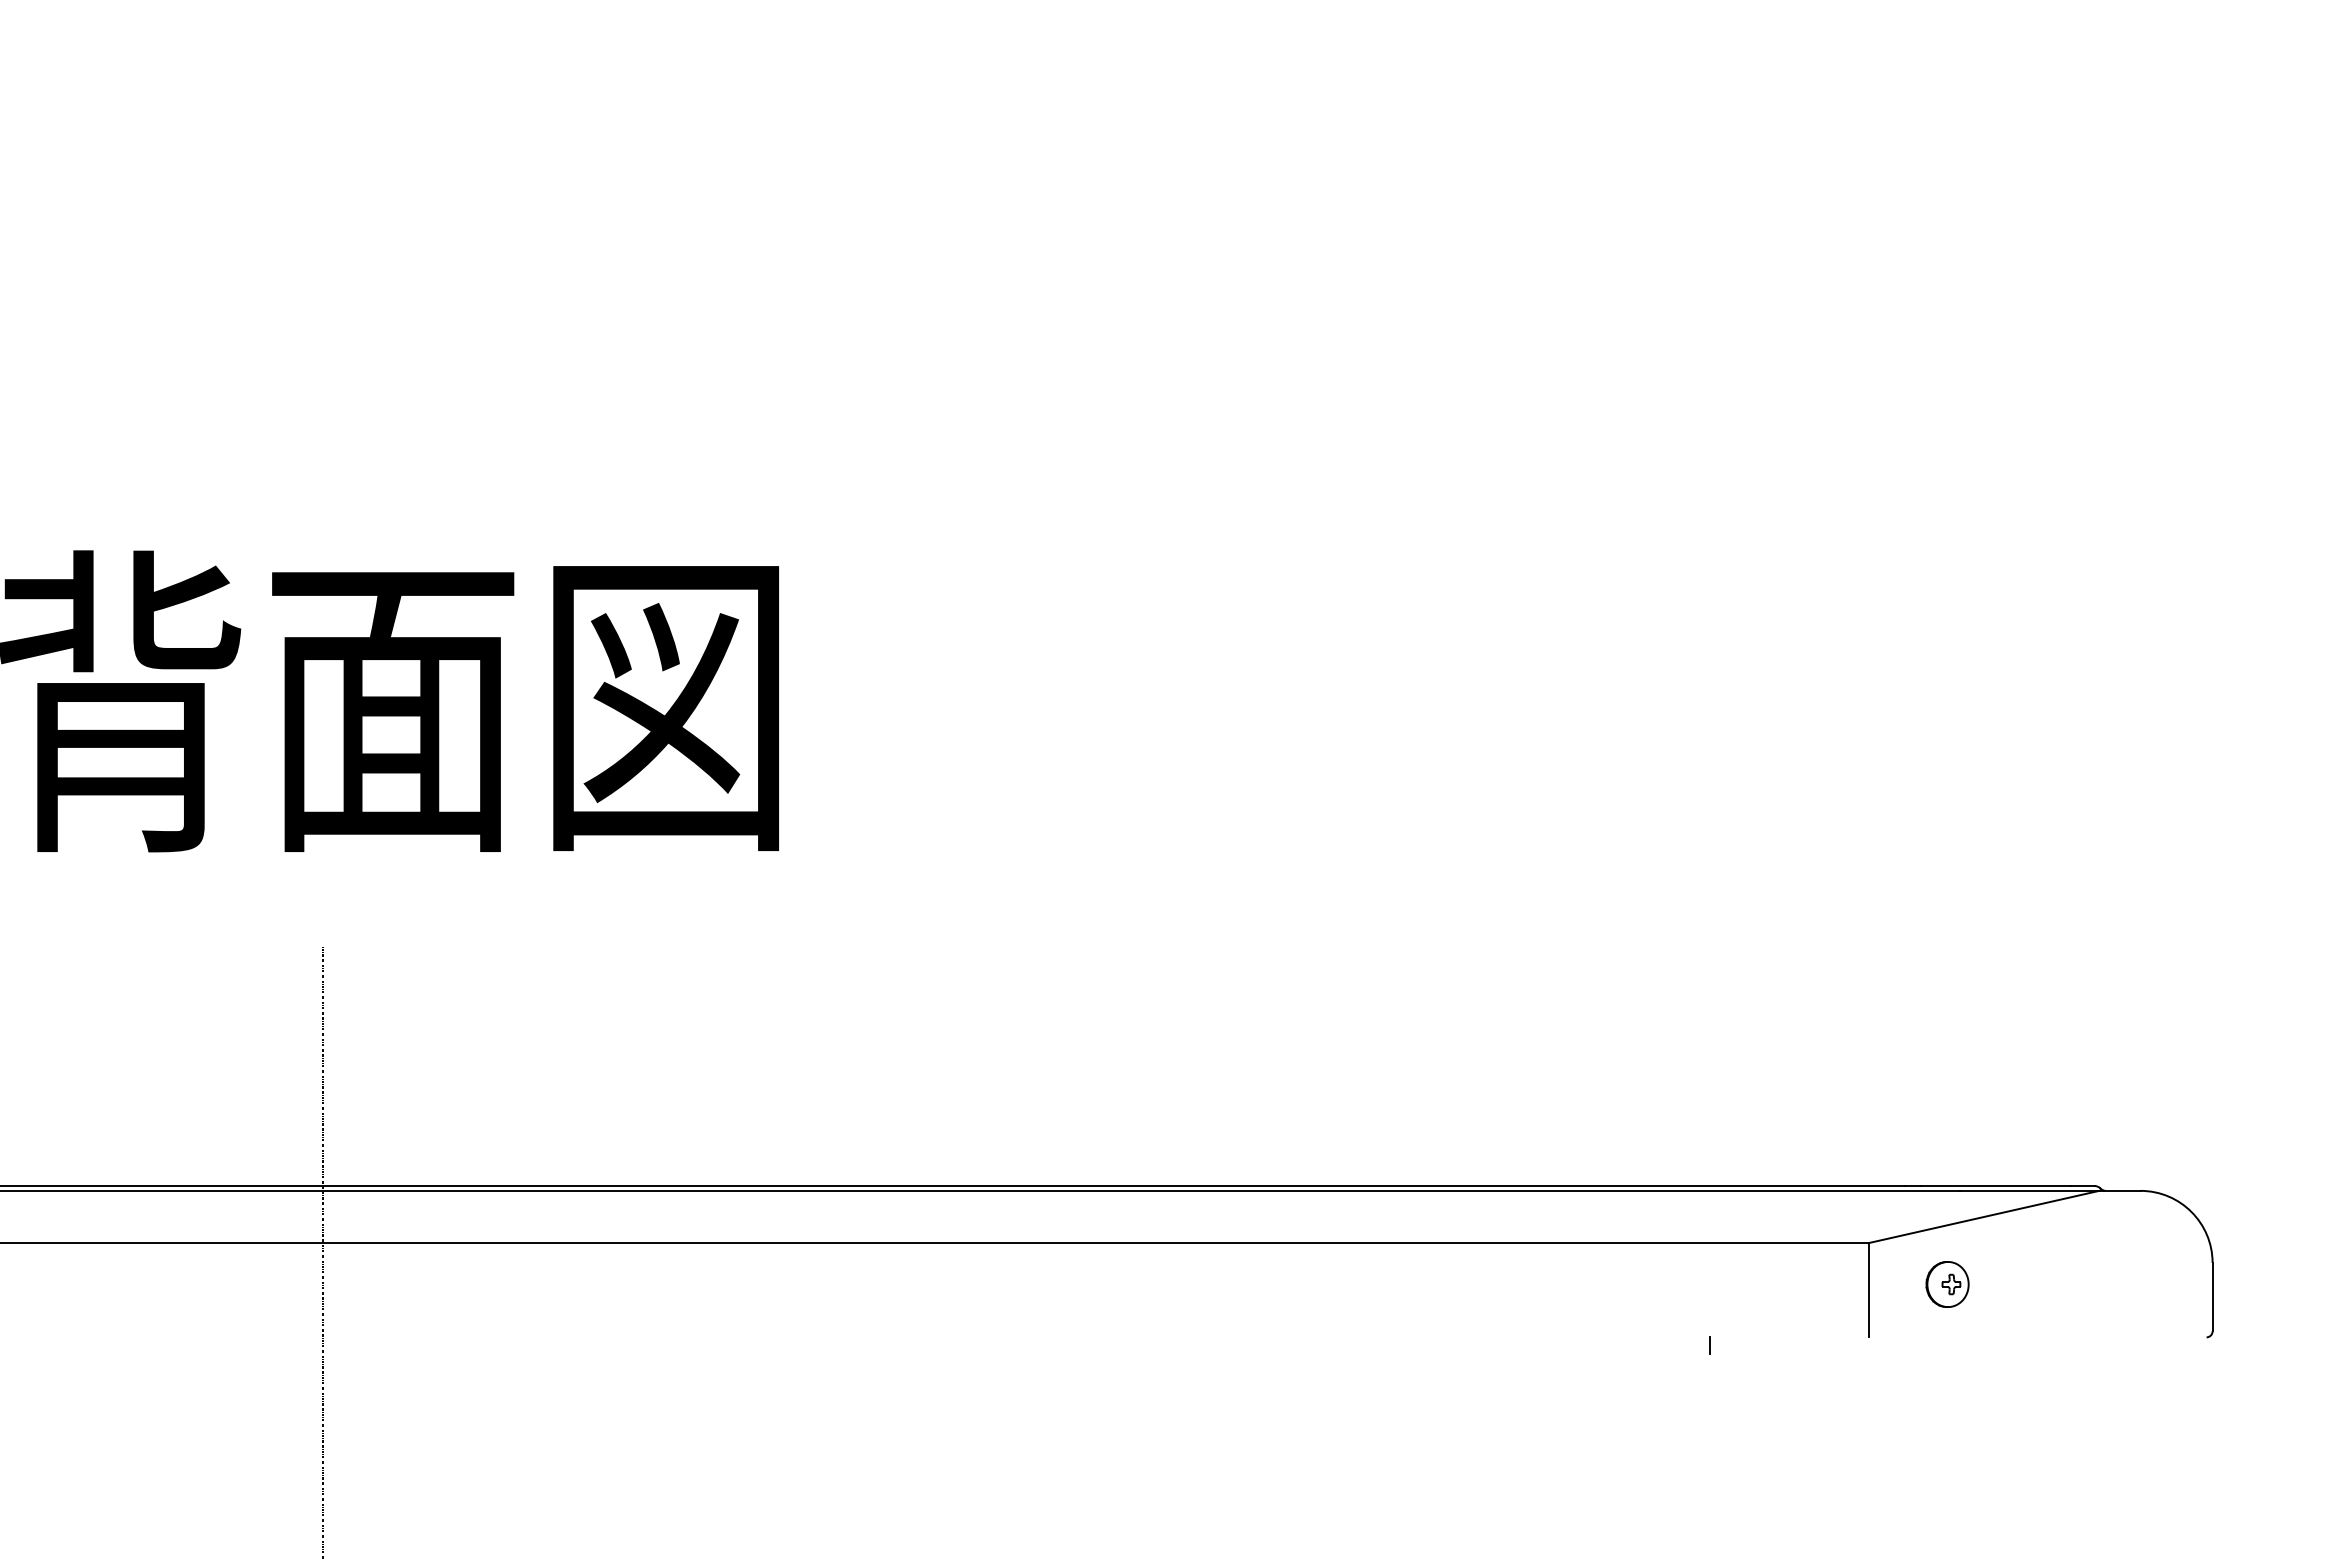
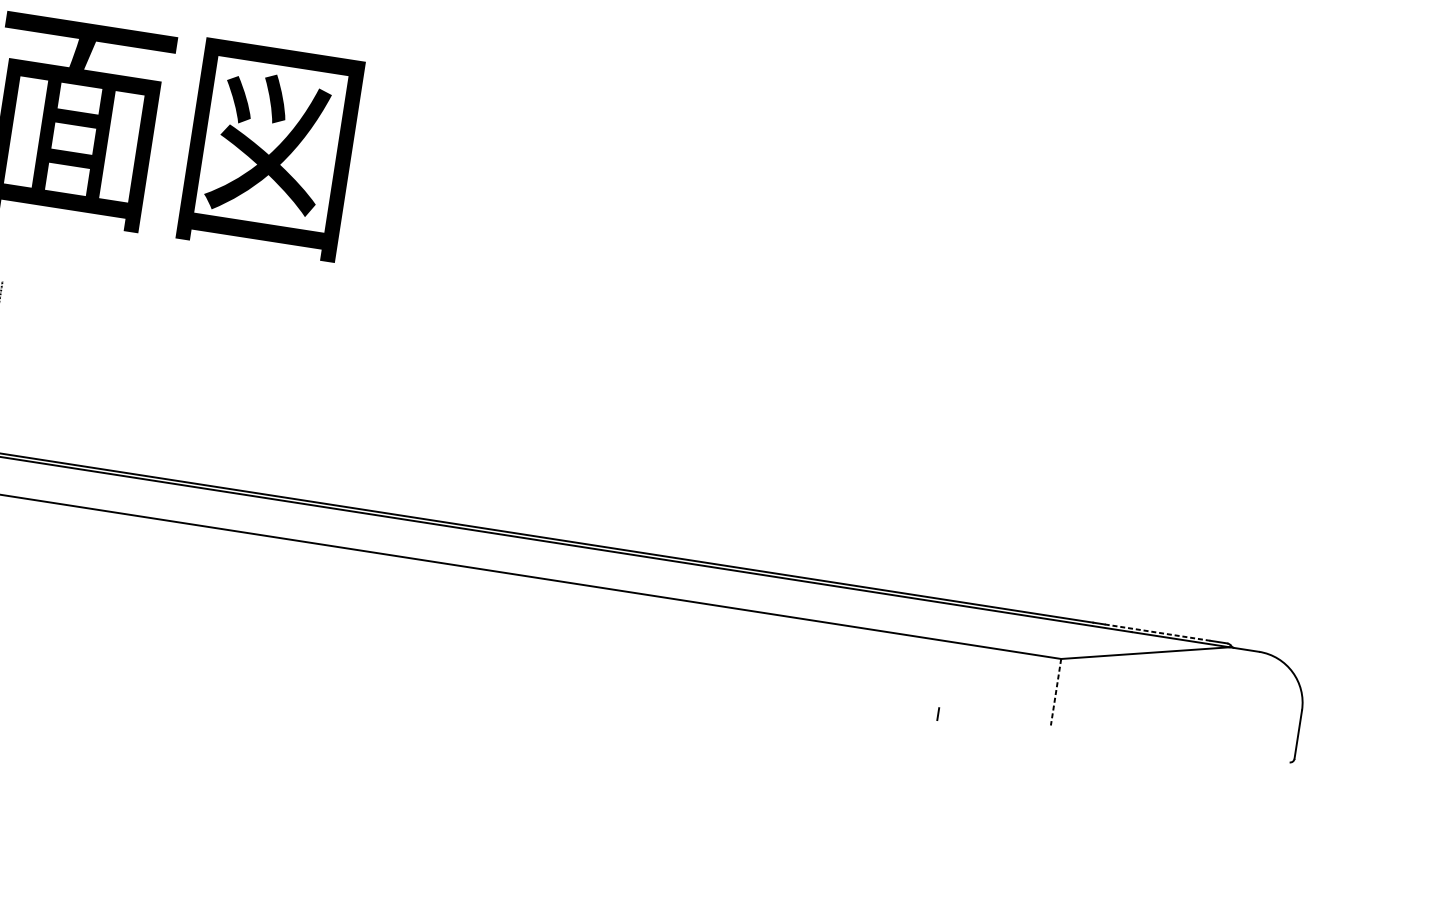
line: (1996, 1186) -> (1157, 632), solid -> dashed
part: (1947, 1284) -> (1112, 696), removed
line: (1868, 1290) -> (1056, 692), solid -> dashed

